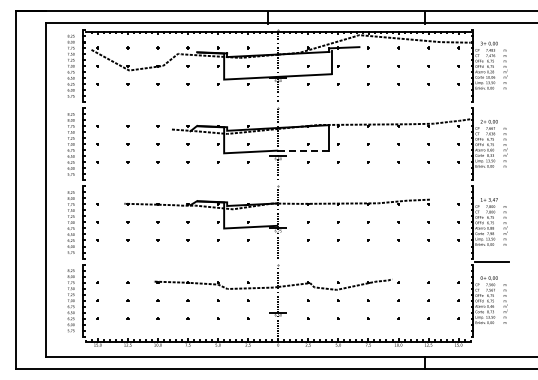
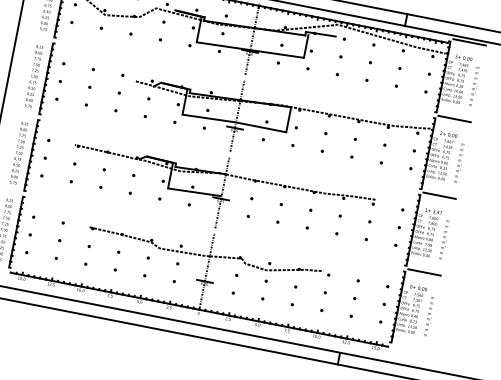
line: (491, 27) -> (469, 42), added
line: (491, 105) -> (454, 119), added
line: (303, 150) -> (260, 127), dashed -> solid
line: (491, 183) -> (439, 195), added

